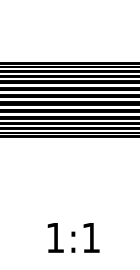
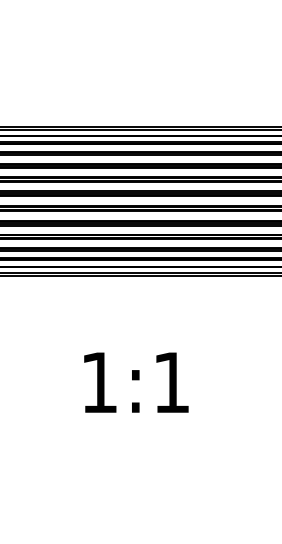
text: (73, 237) -> (135, 381), moved

